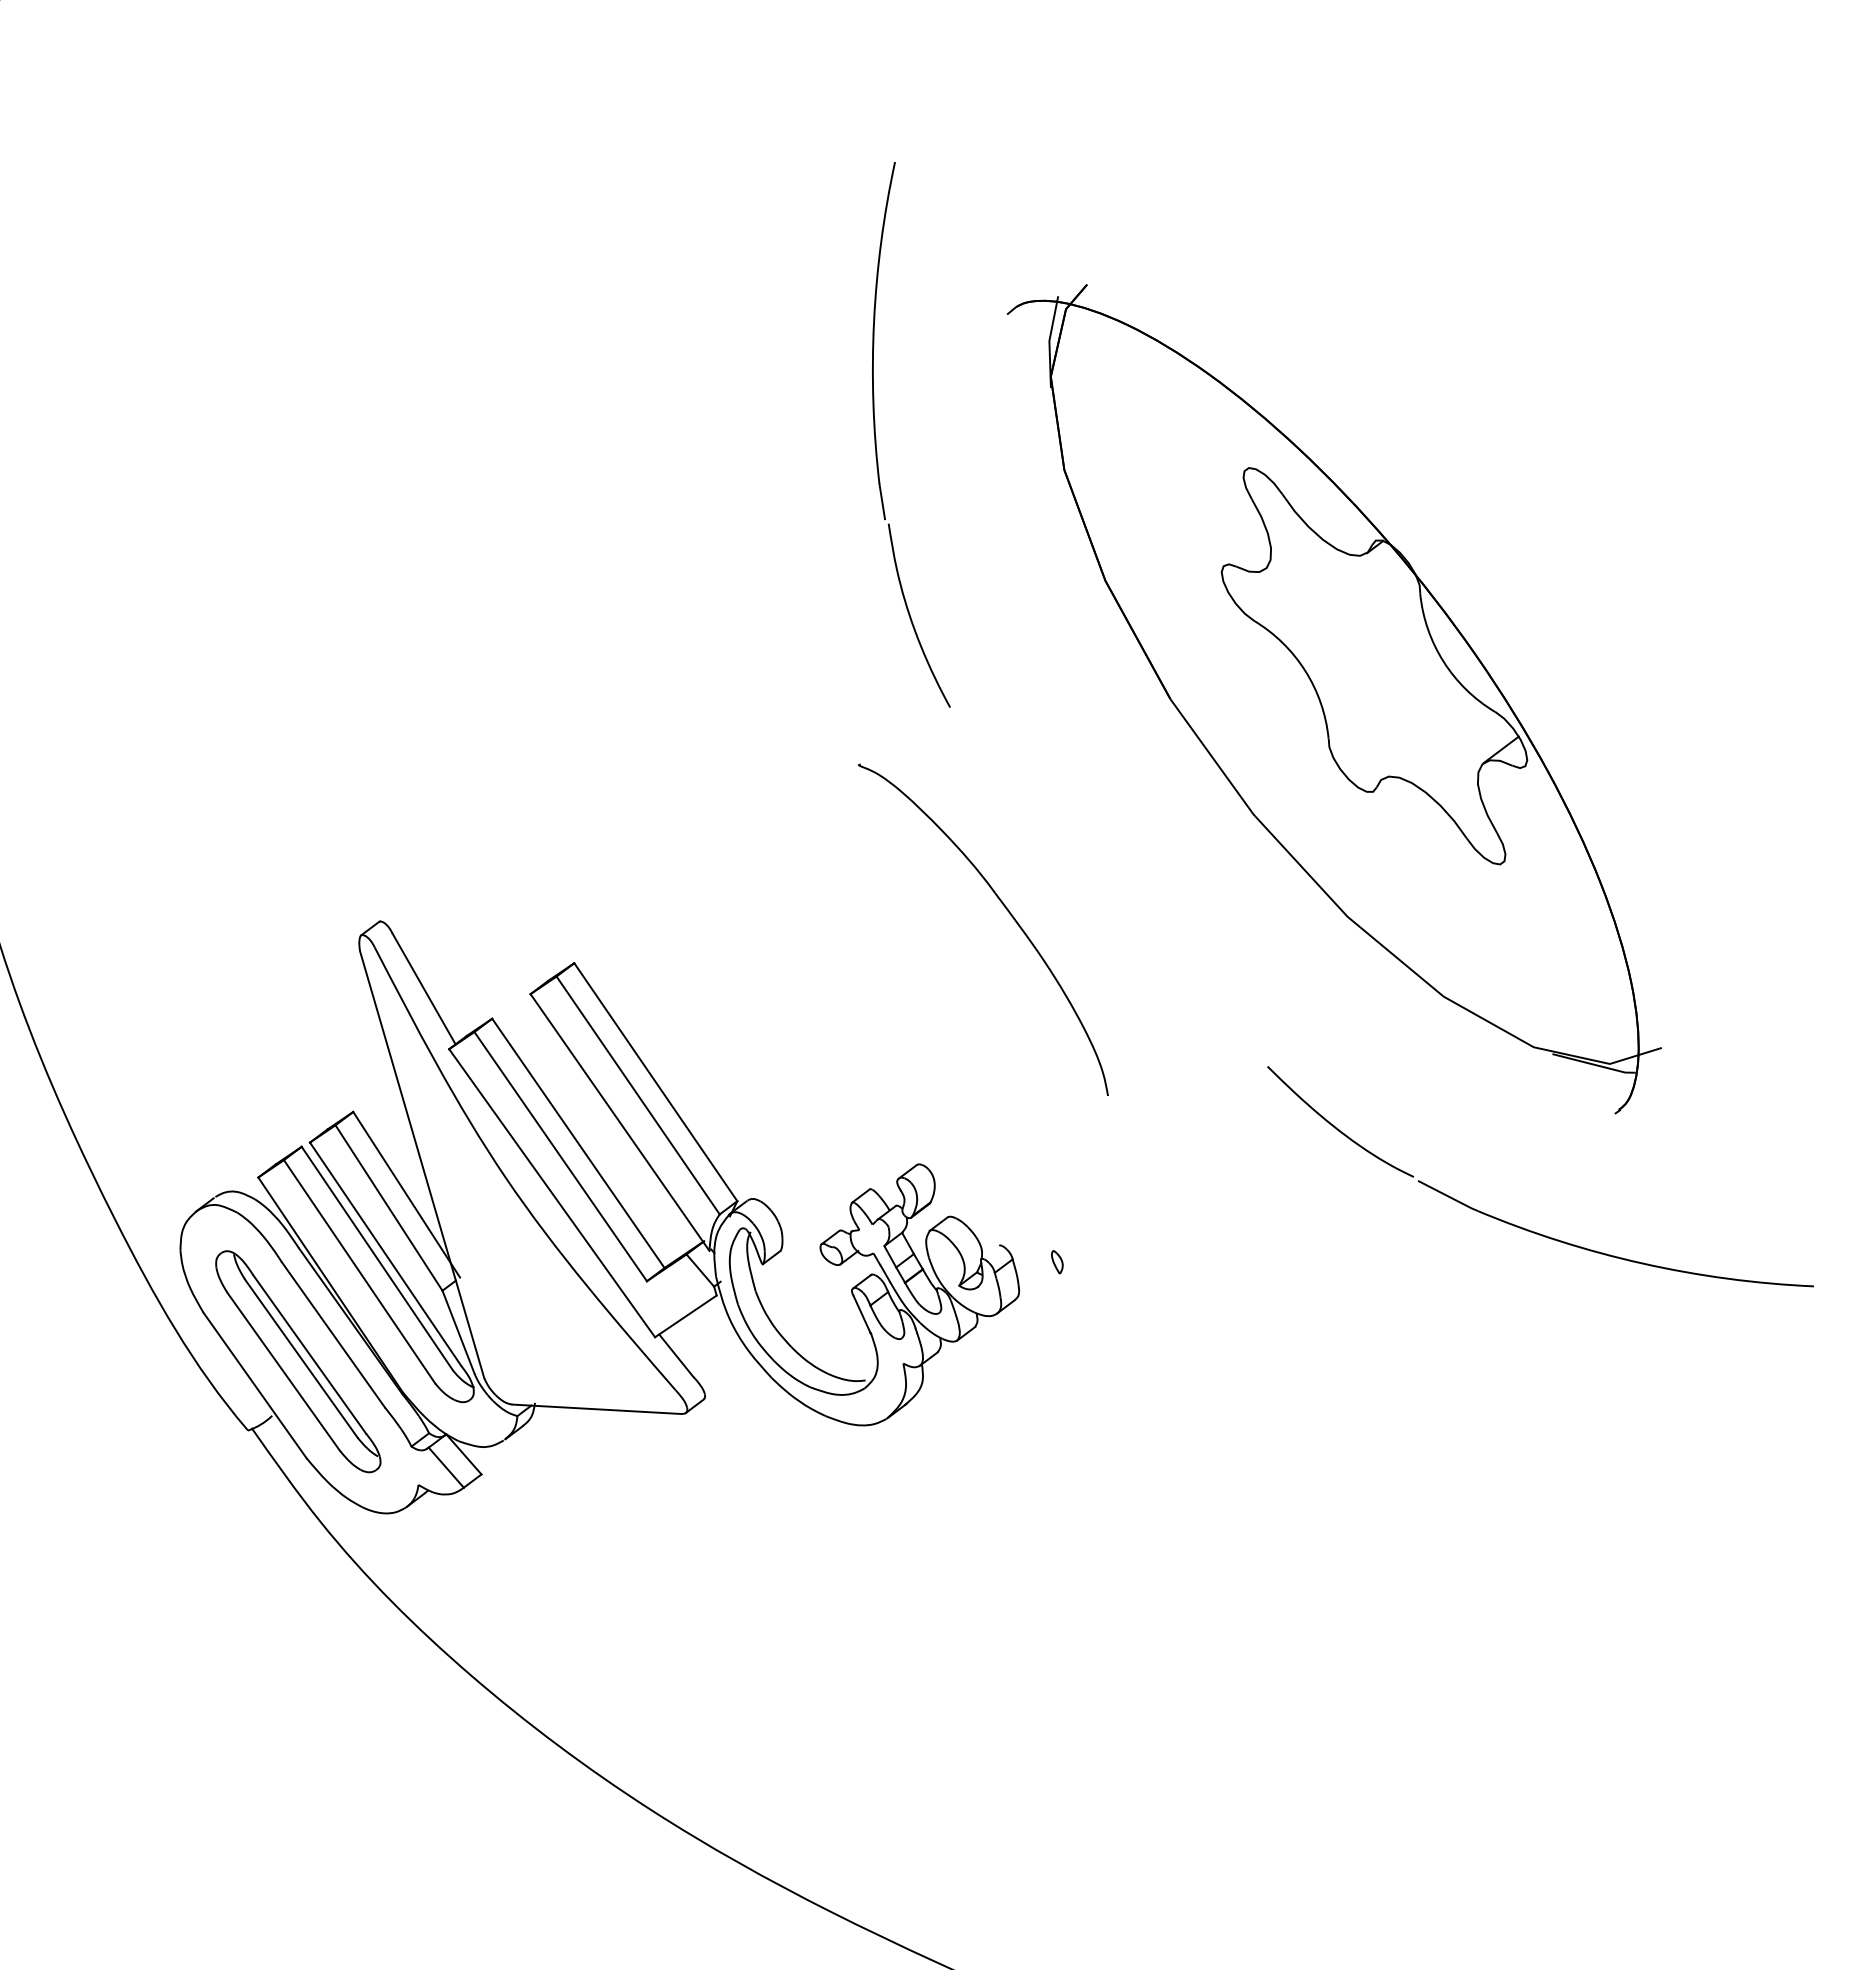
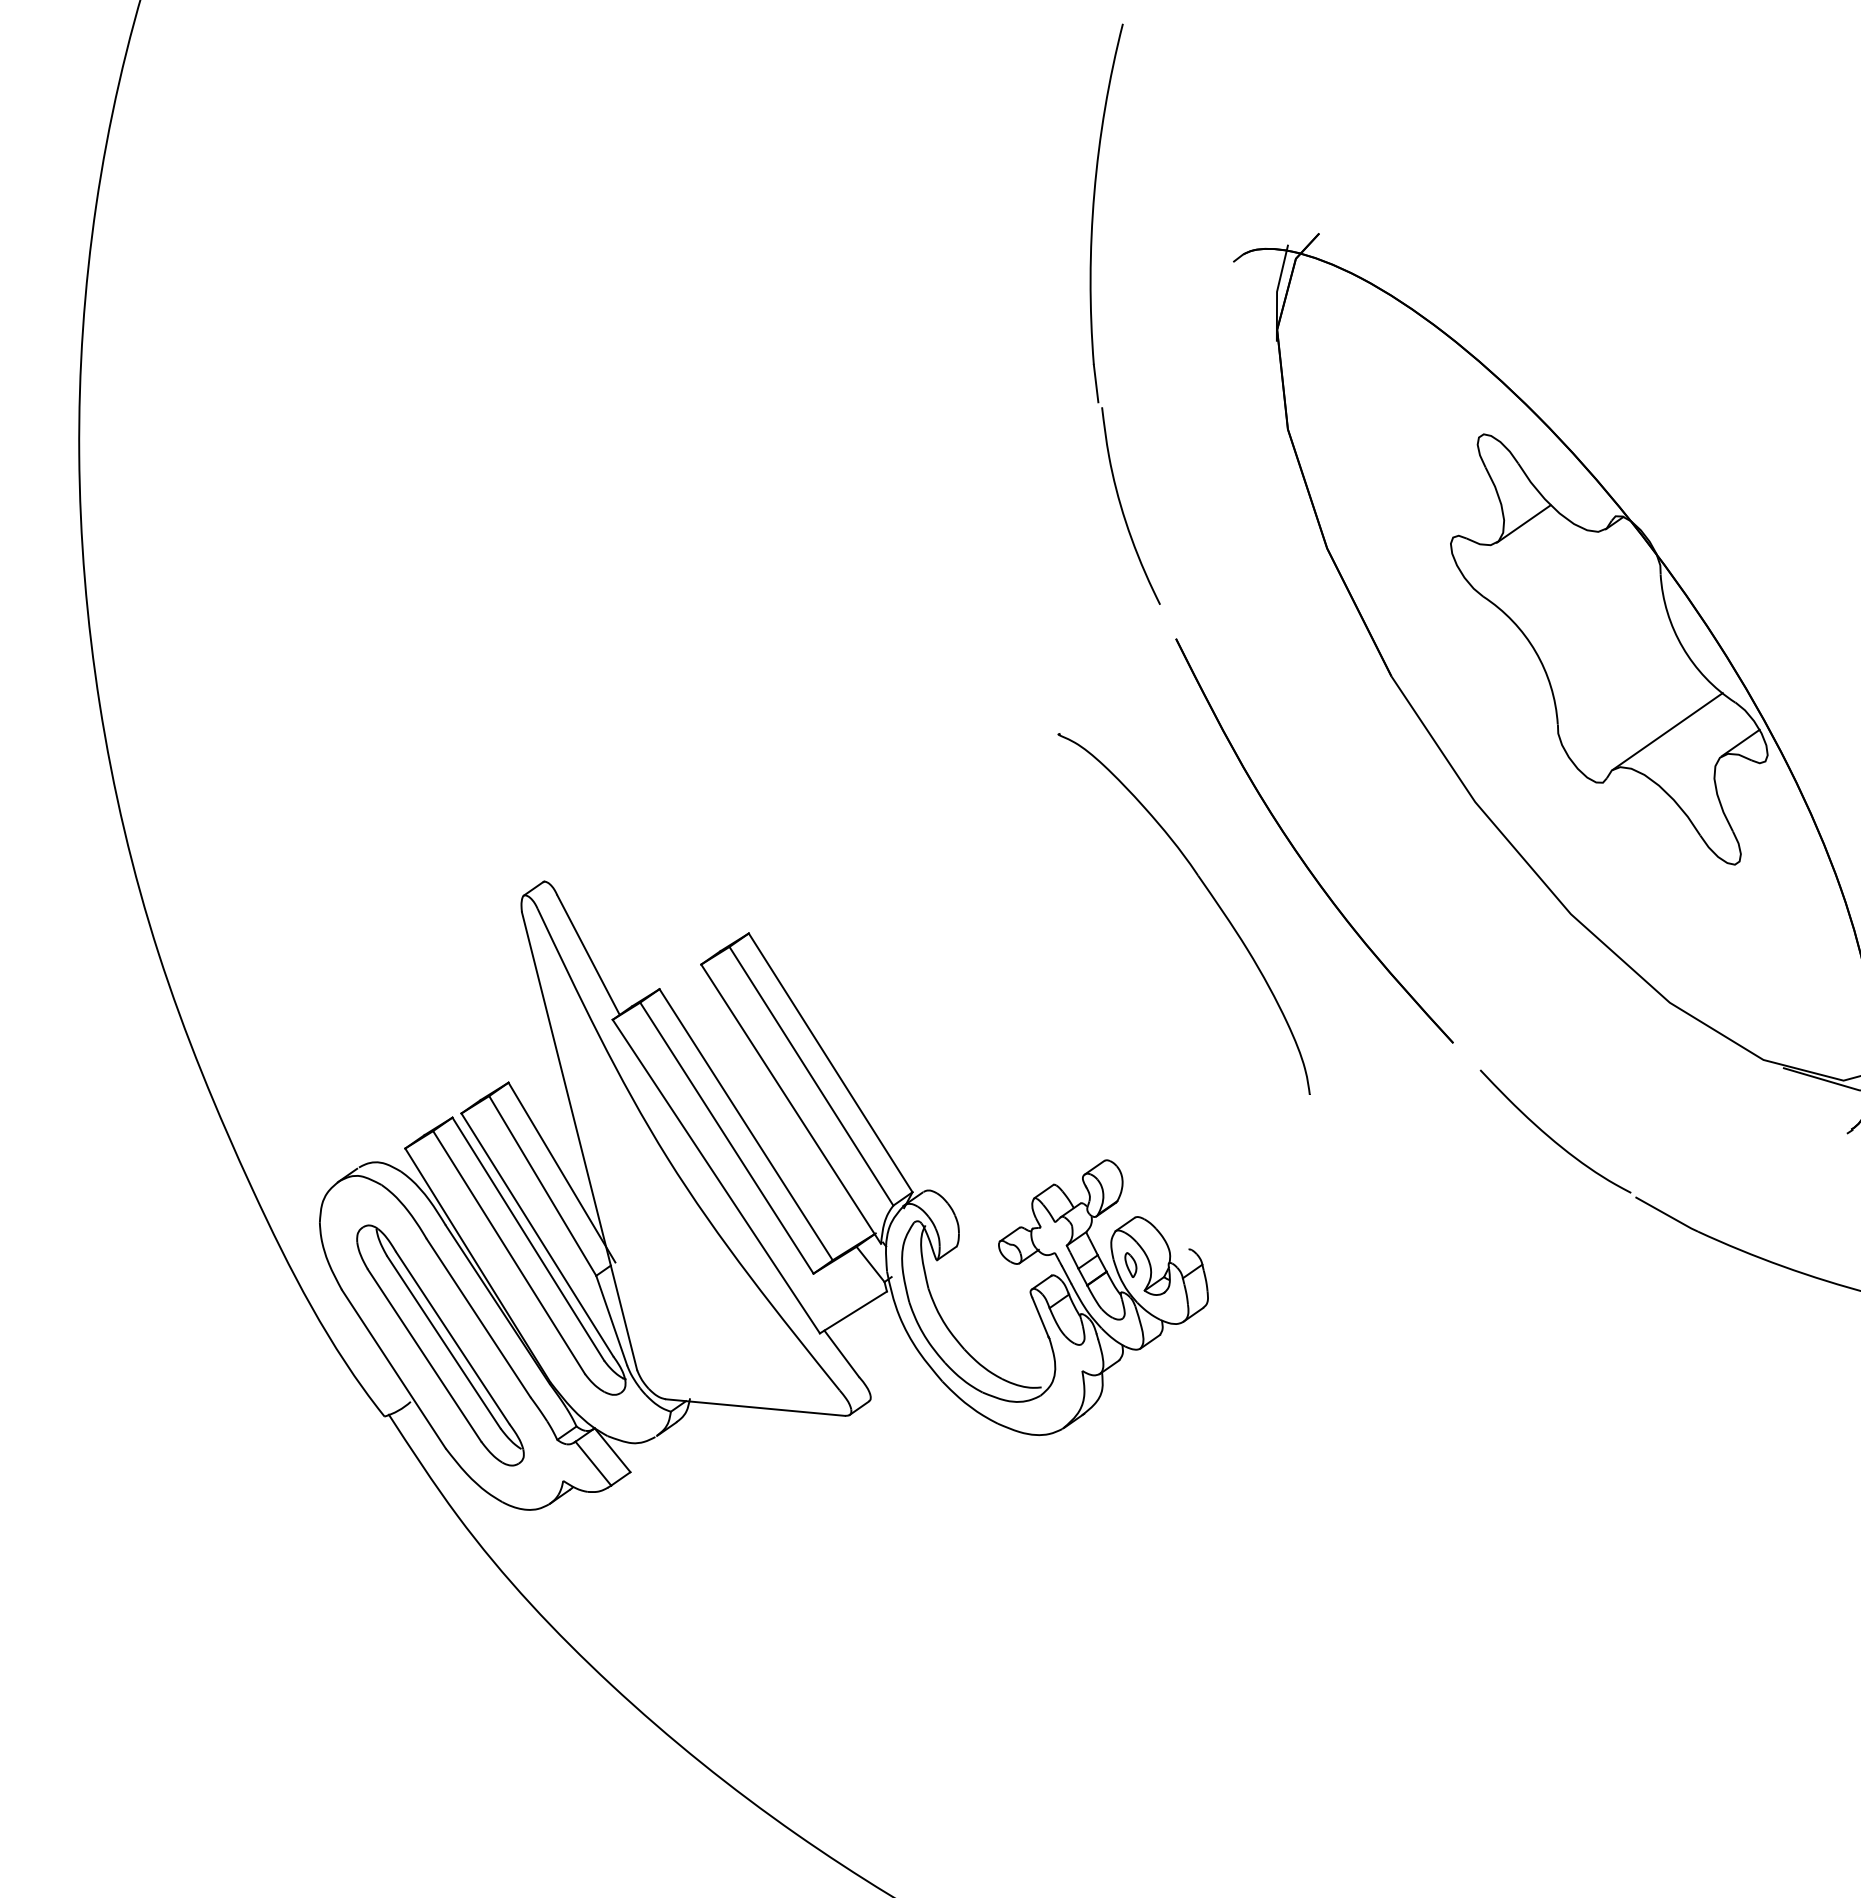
part: (876, 437) -> (1092, 315), moved
line: (1289, 550) -> (1523, 523), added
line: (1432, 741) -> (1667, 731), added
part: (1089, 868) -> (1299, 853), added
part: (1057, 1262) -> (1130, 1265), moved

